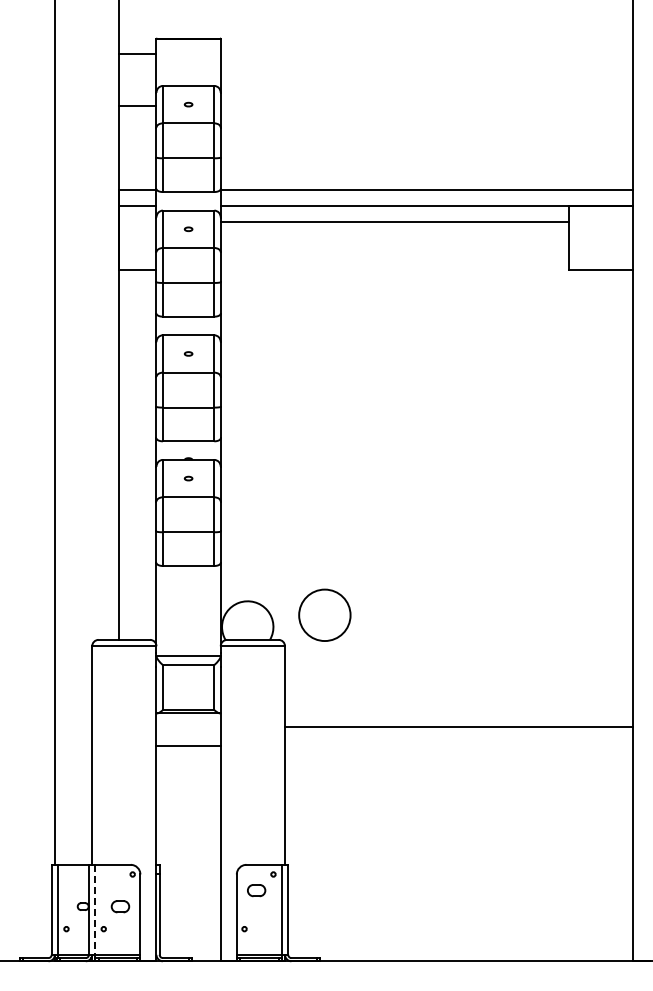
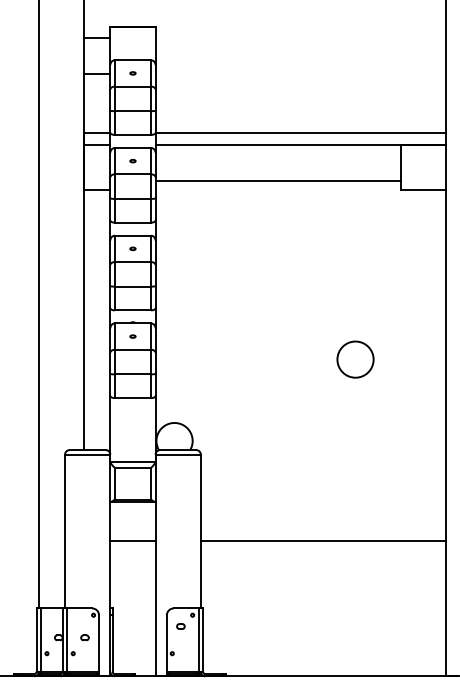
line: (394, 222) -> (277, 180), moved
circle: (324, 614) -> (355, 359), moved
line: (459, 727) -> (323, 540), moved
line: (188, 746) -> (132, 540), moved
part: (256, 890) -> (180, 626), size x0.62
part: (120, 906) -> (85, 637), size x0.62
line: (95, 909) -> (67, 639), dashed -> solid

